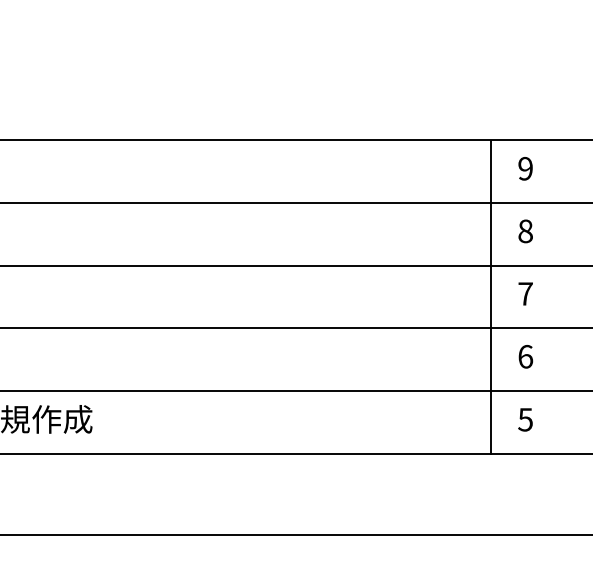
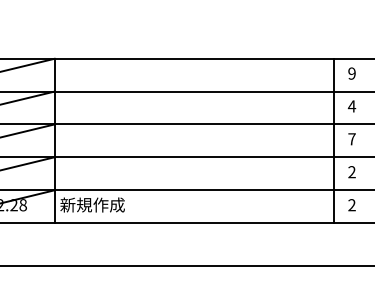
text: (524, 231) -> (351, 106), 8 -> 4
text: (524, 357) -> (351, 172), 6 -> 2
text: (524, 420) -> (351, 205), 5 -> 2

